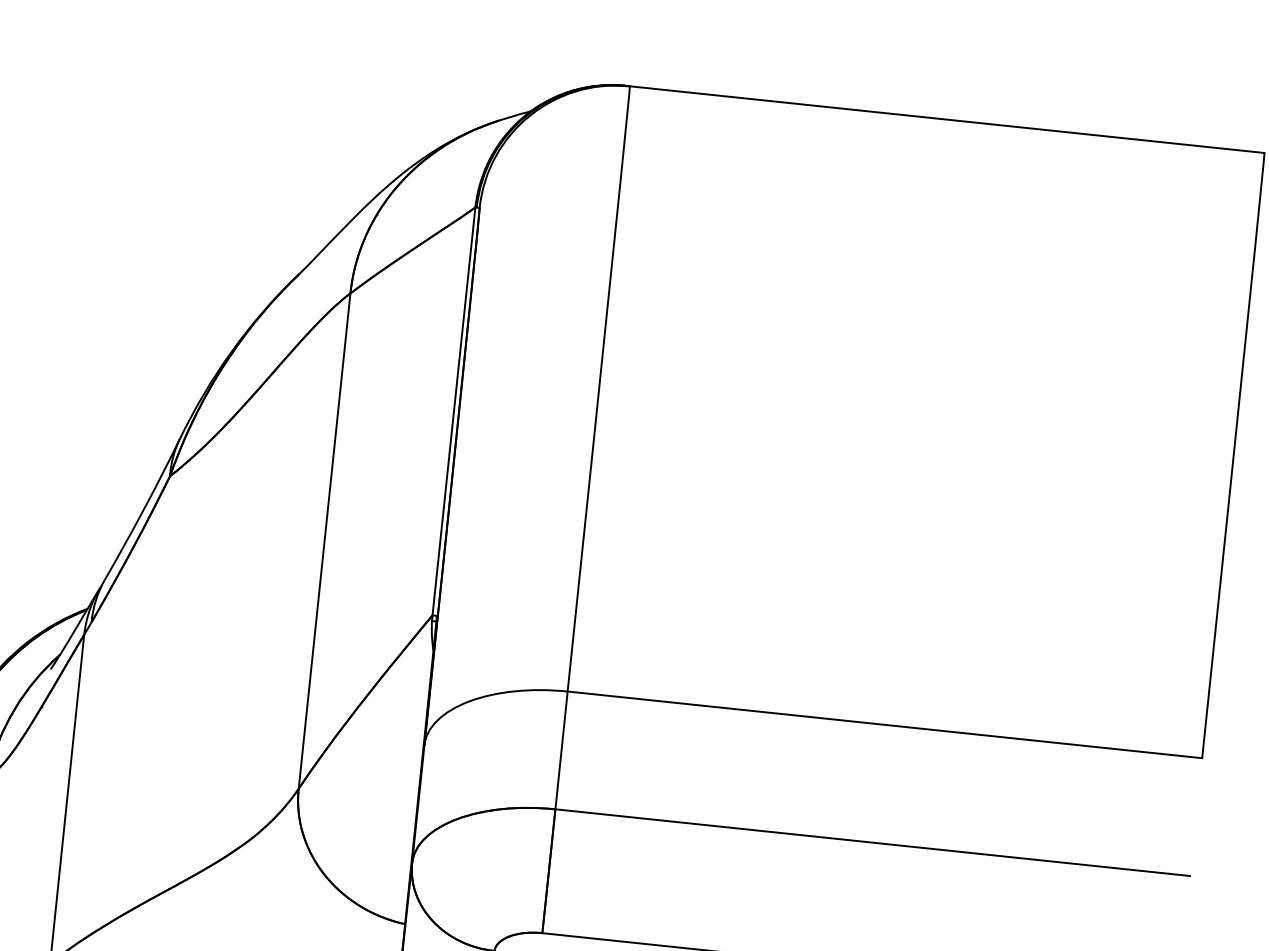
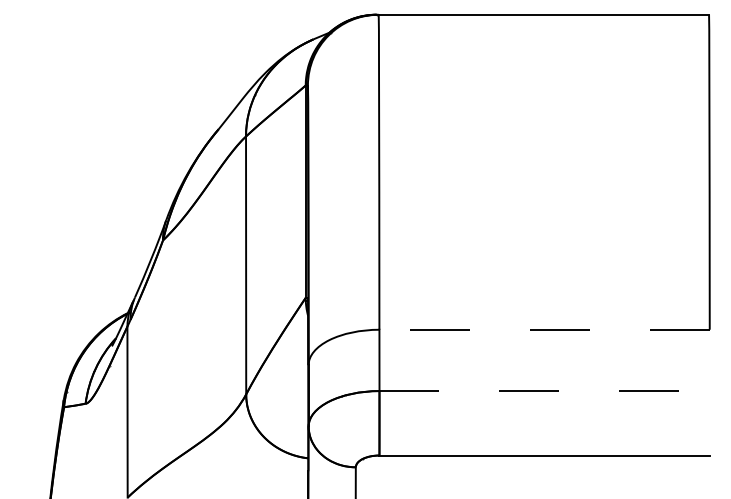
line: (884, 724) -> (544, 329), solid -> dashed
line: (874, 843) -> (545, 391), solid -> dashed

